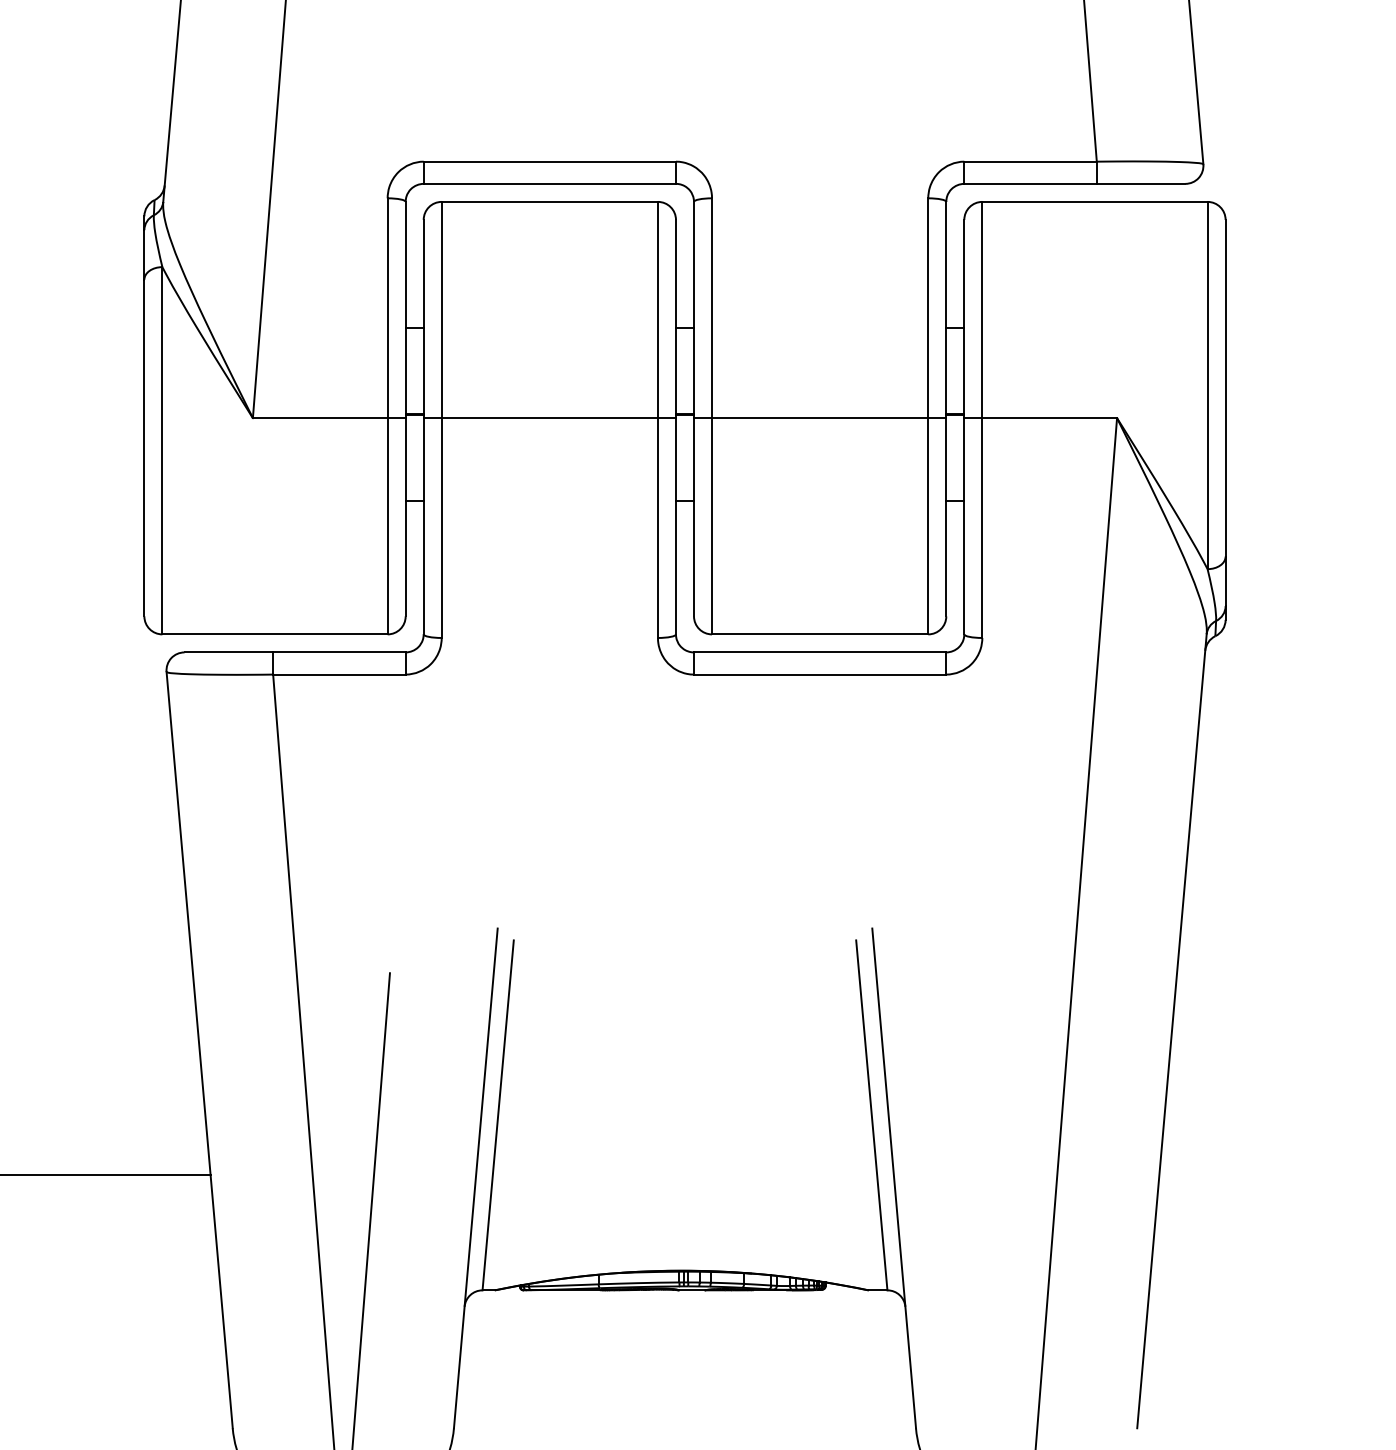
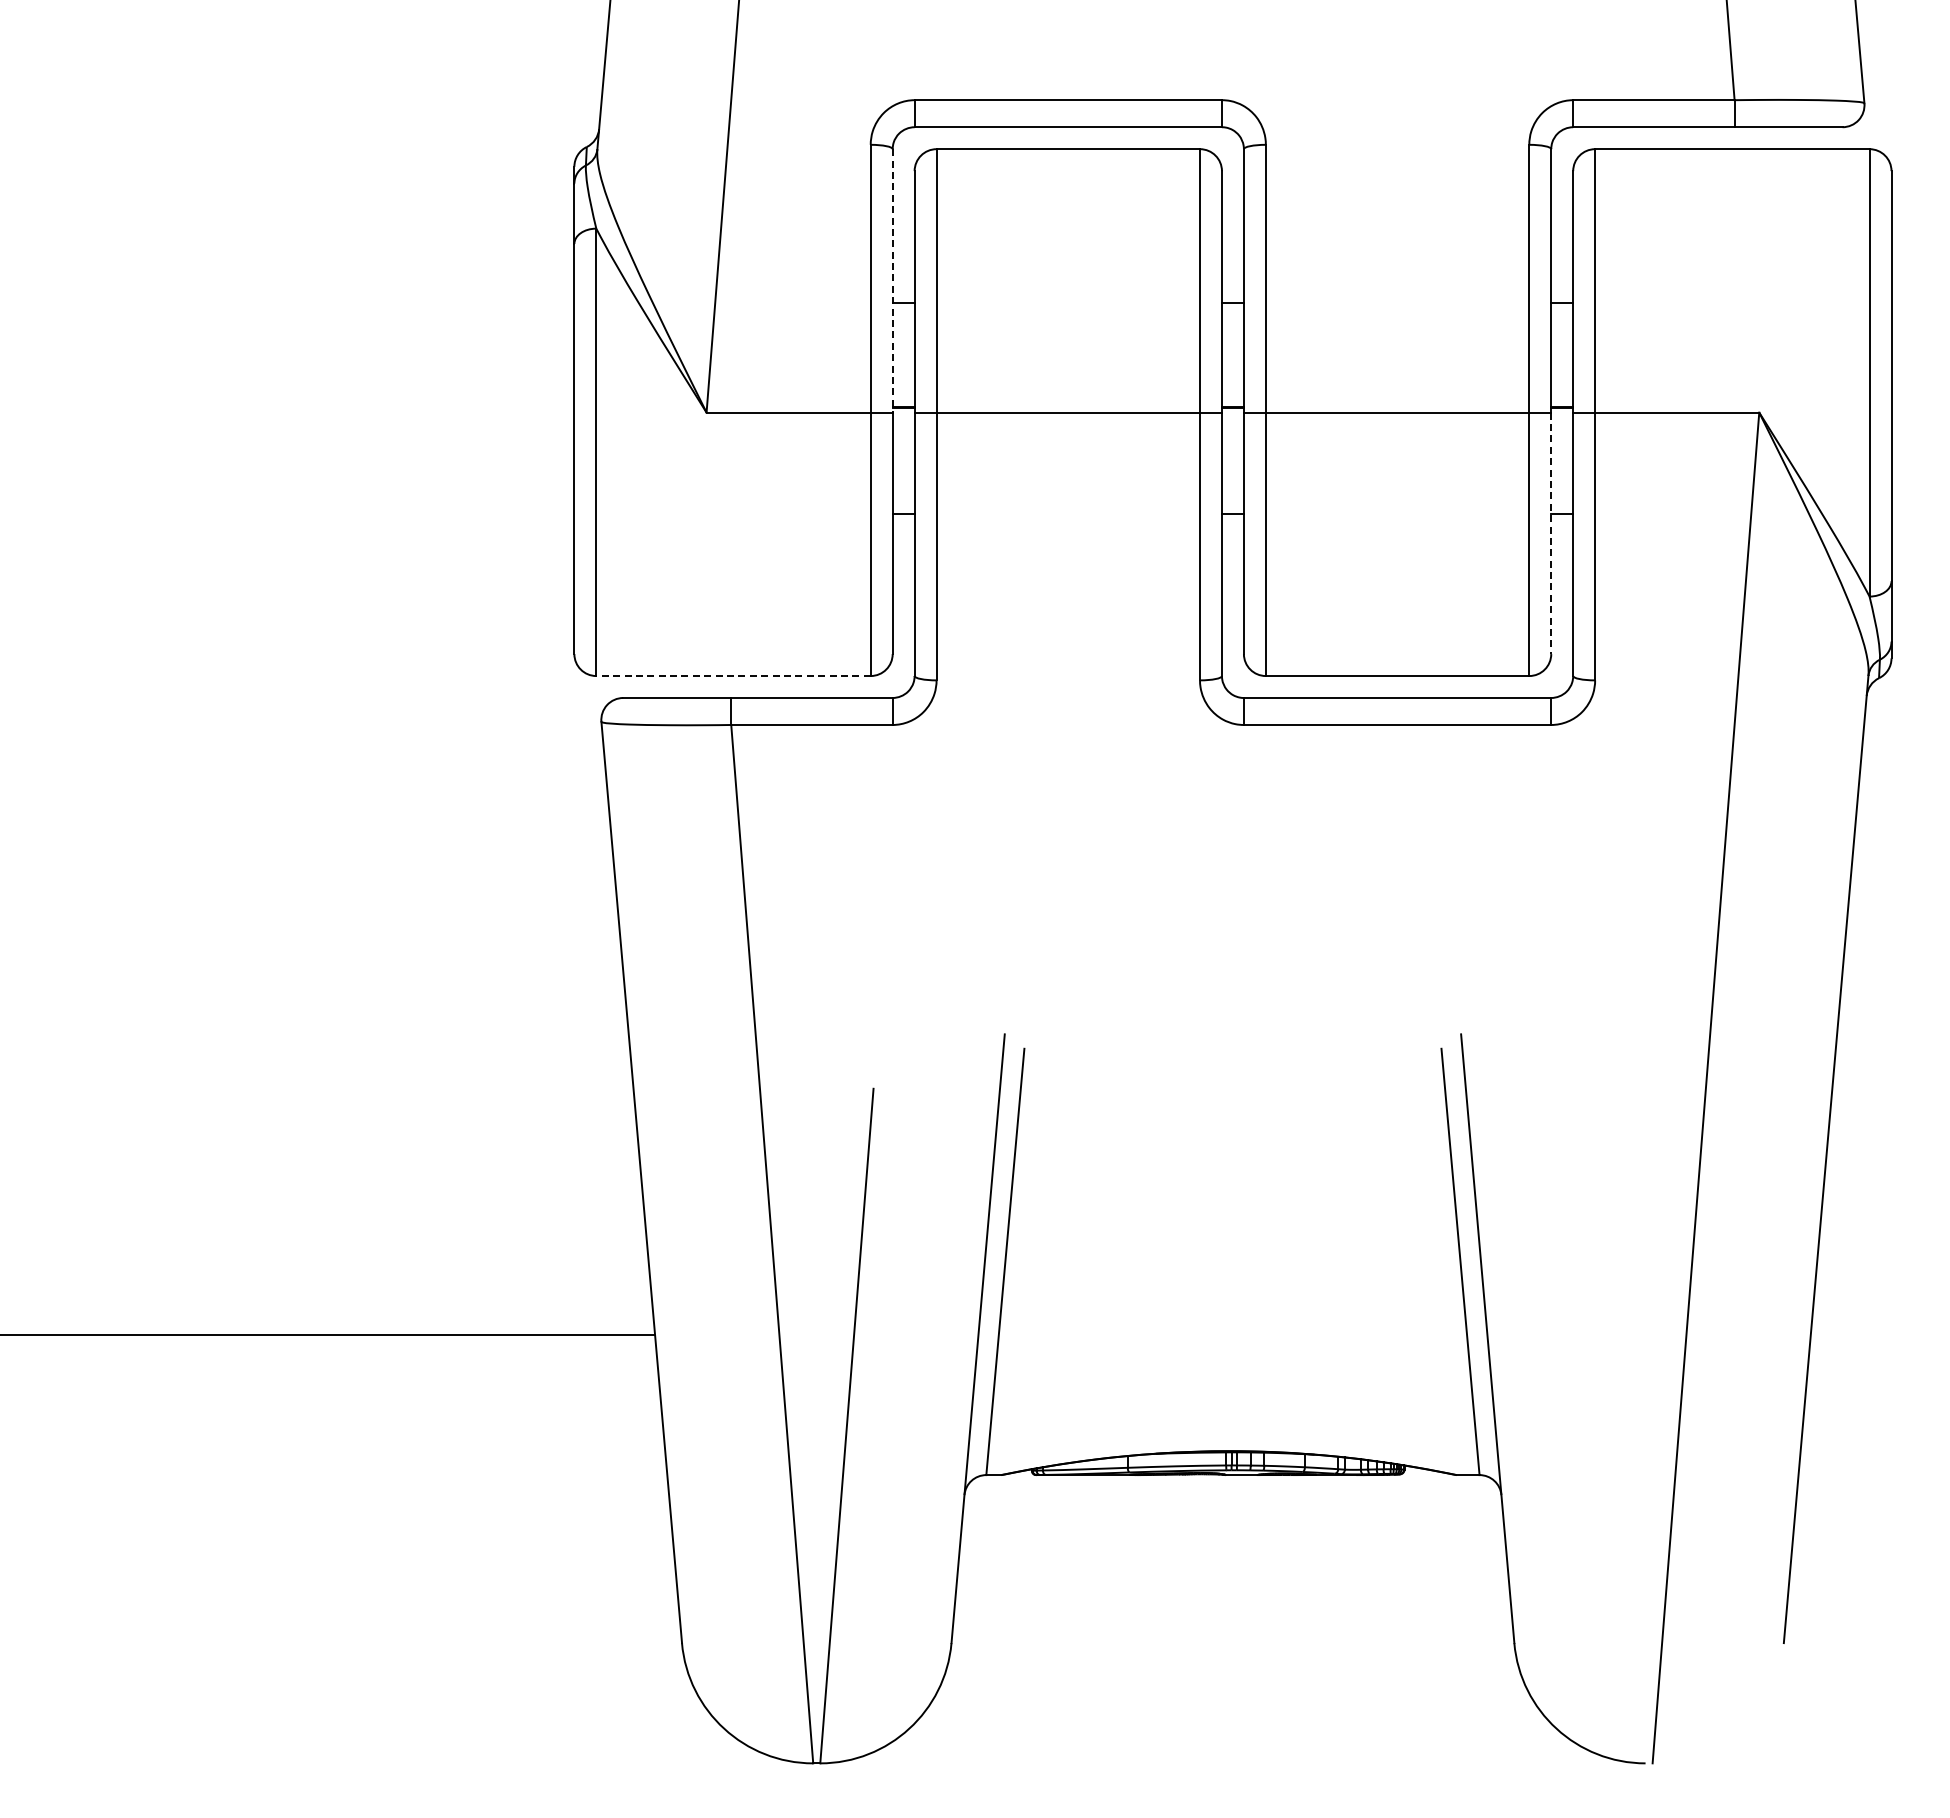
line: (405, 309) -> (892, 280), solid -> dashed
line: (946, 517) -> (1551, 533), solid -> dashed
line: (275, 634) -> (733, 676), solid -> dashed

